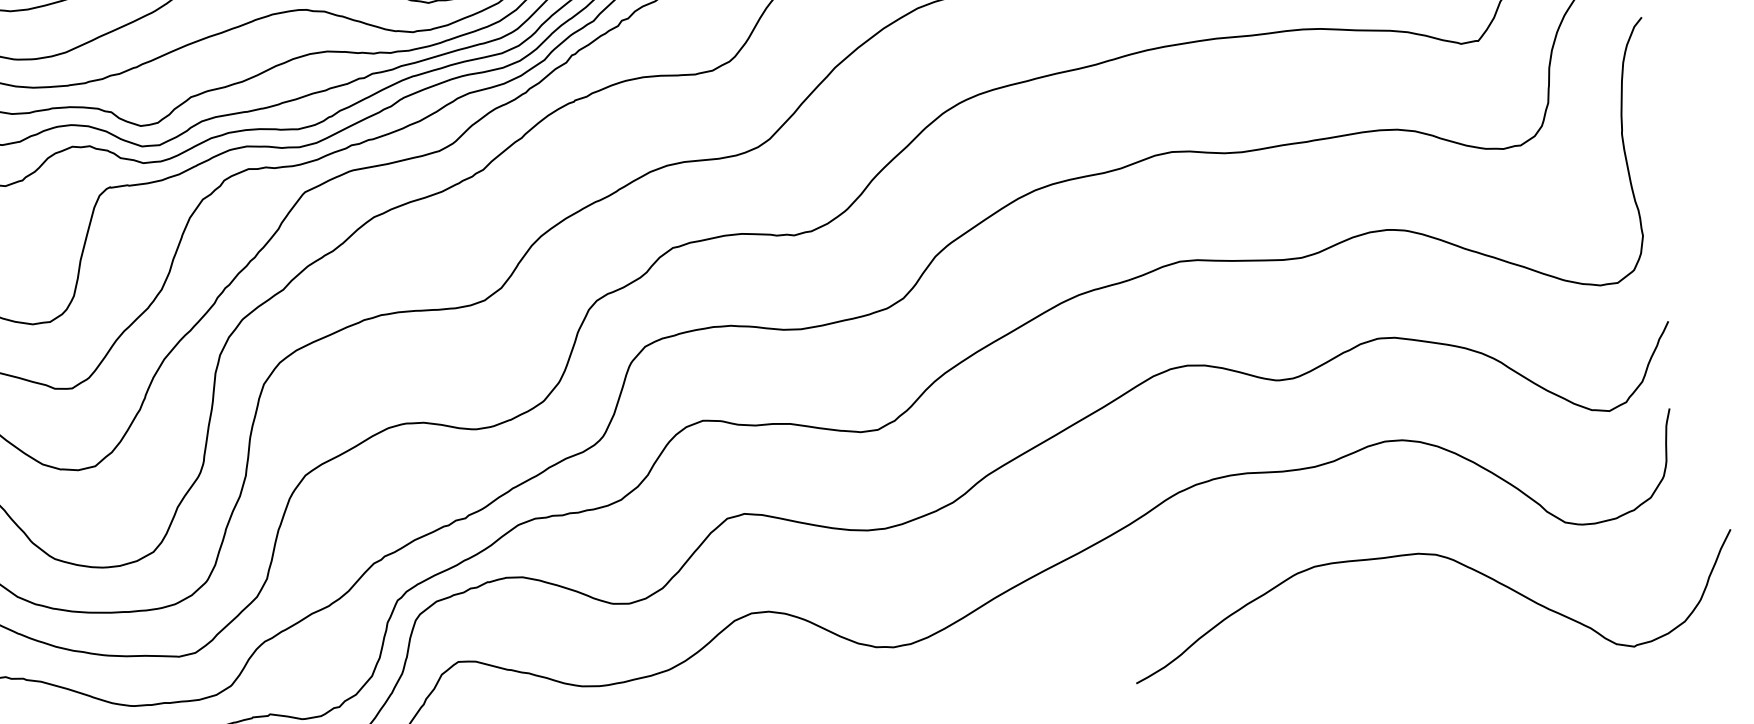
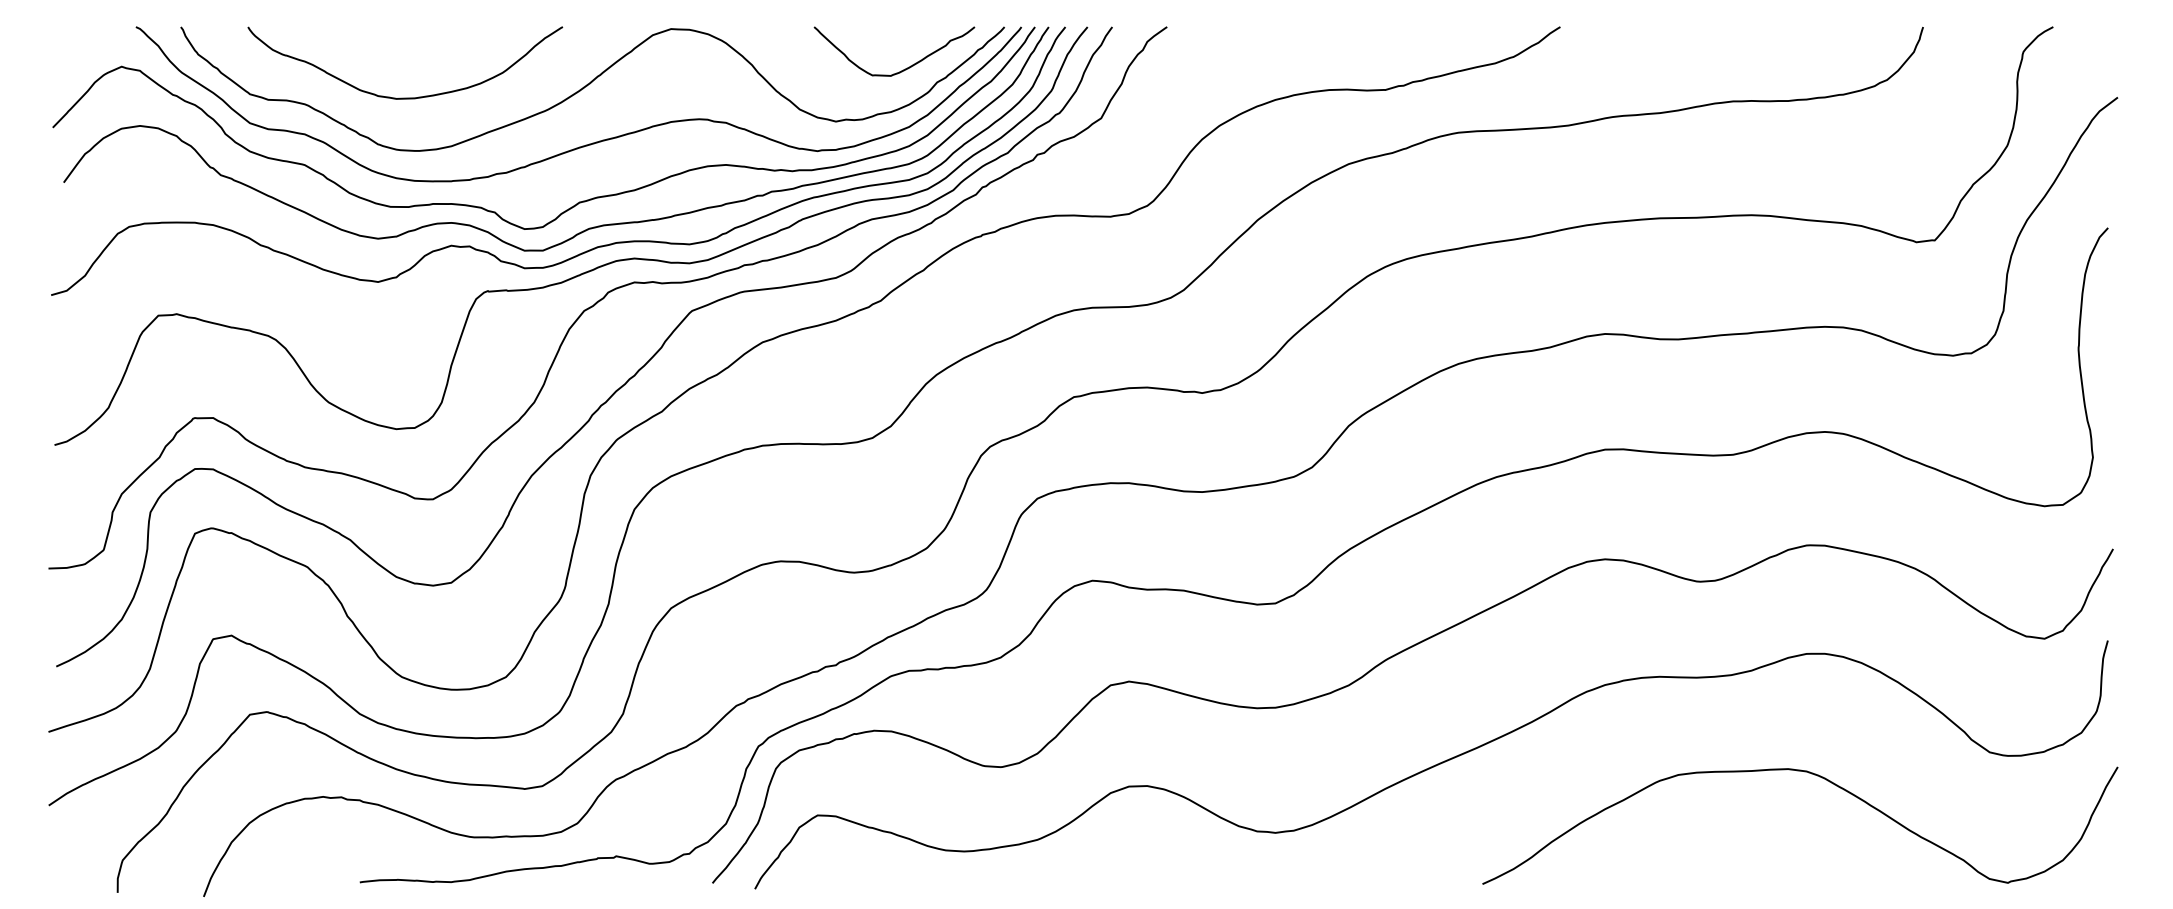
curve: (1448, 559) -> (1819, 777), moved

